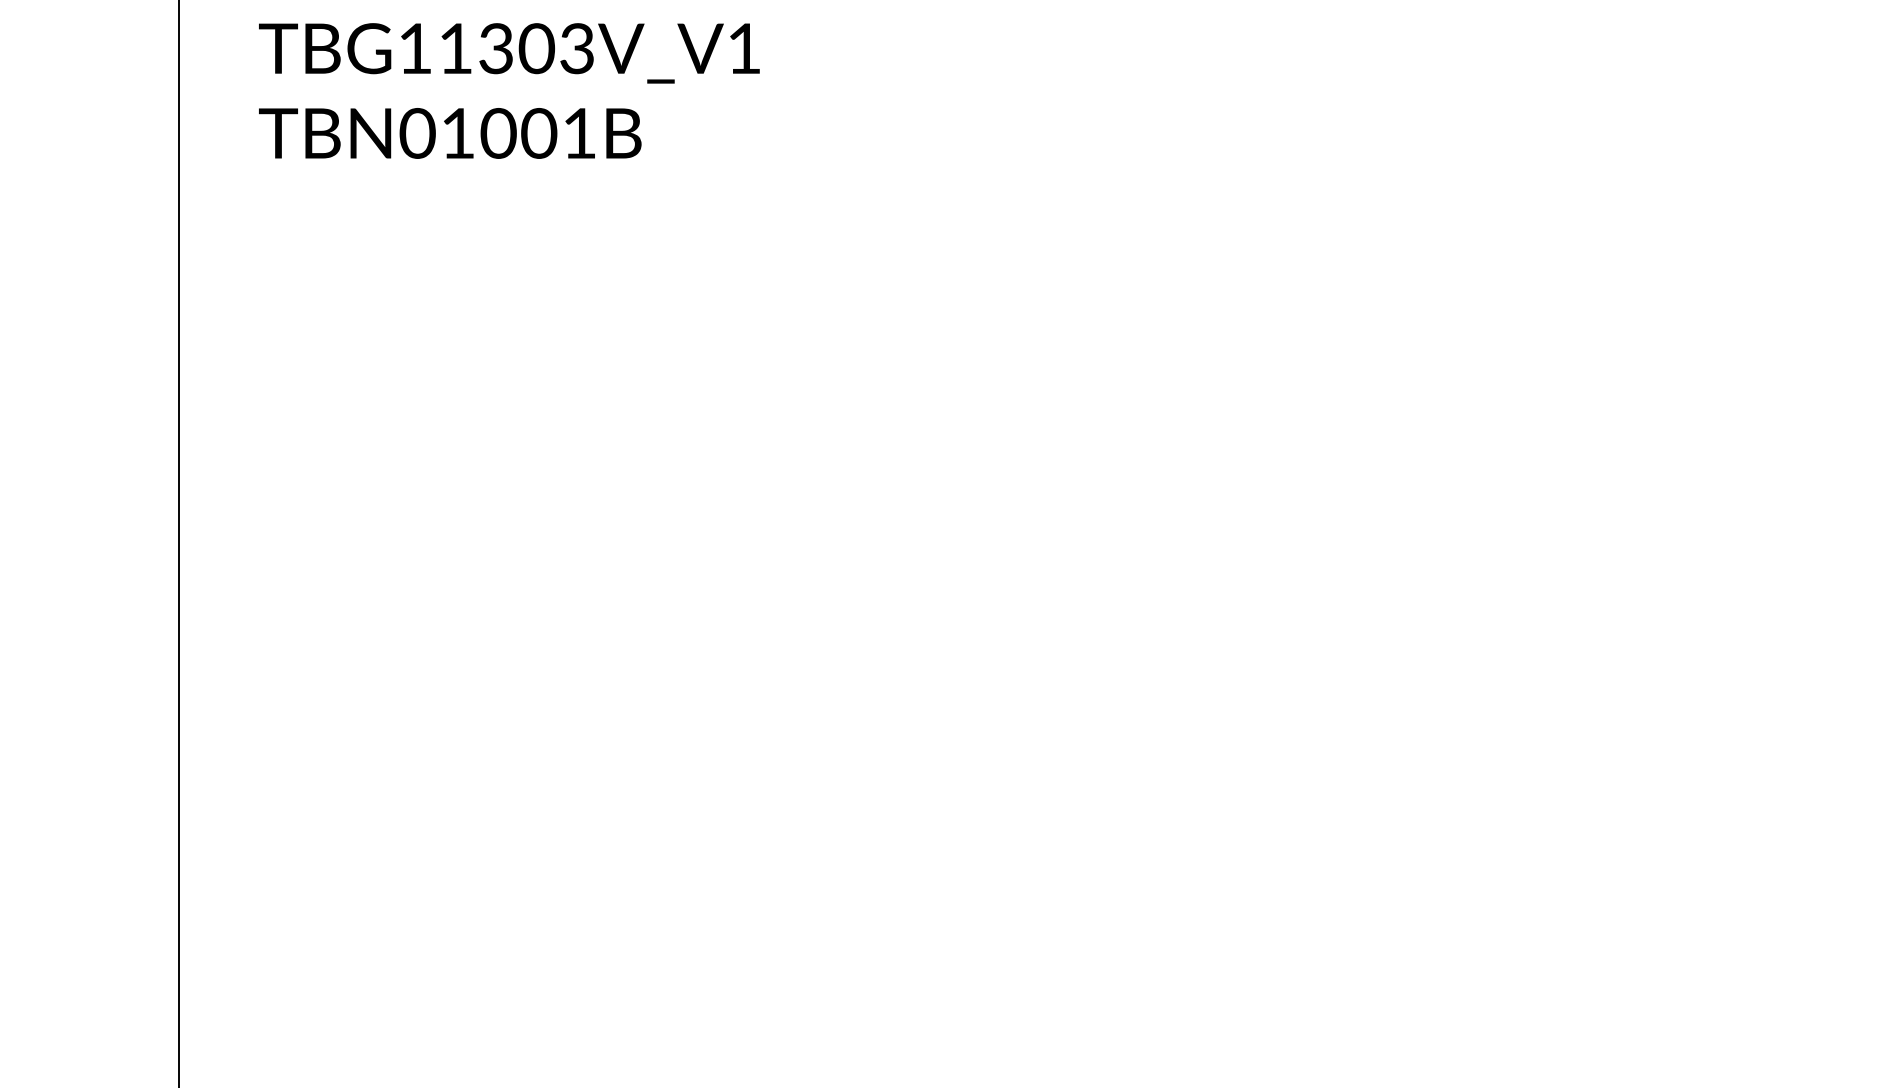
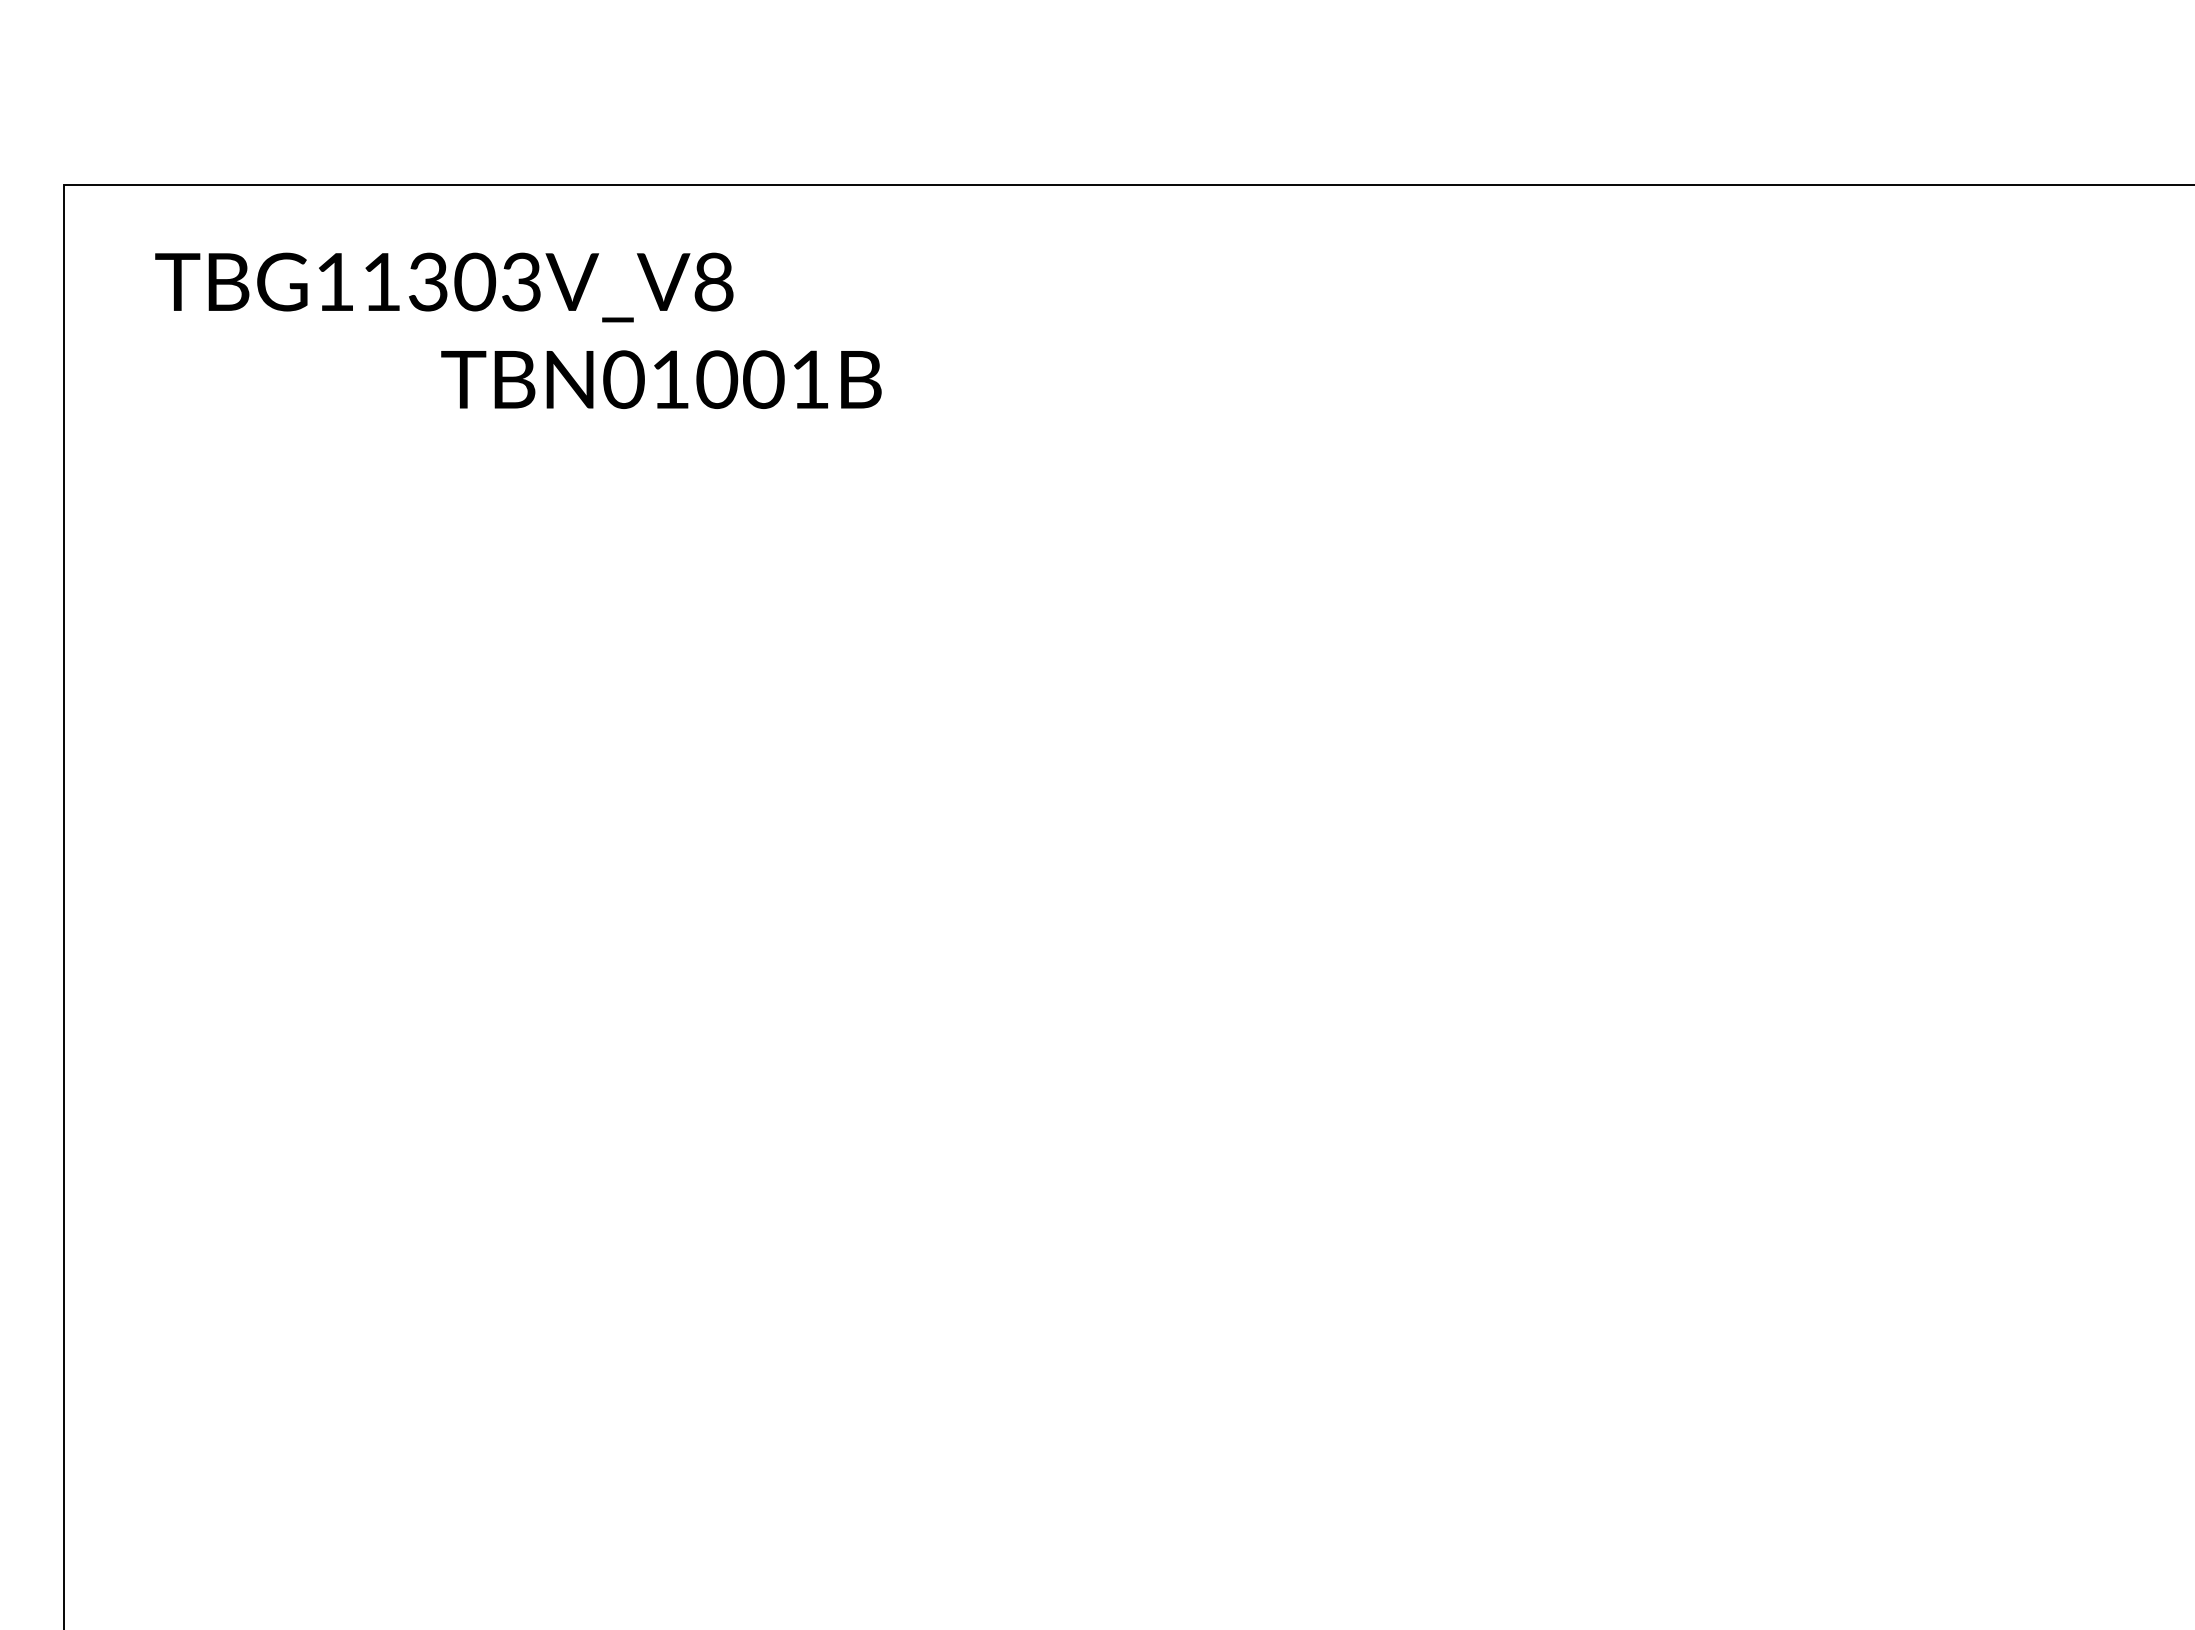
text: (743, 48) -> (713, 281), TBG11303V_V1 -> TBG11303V_V8
text: (450, 133) -> (661, 379), moved

